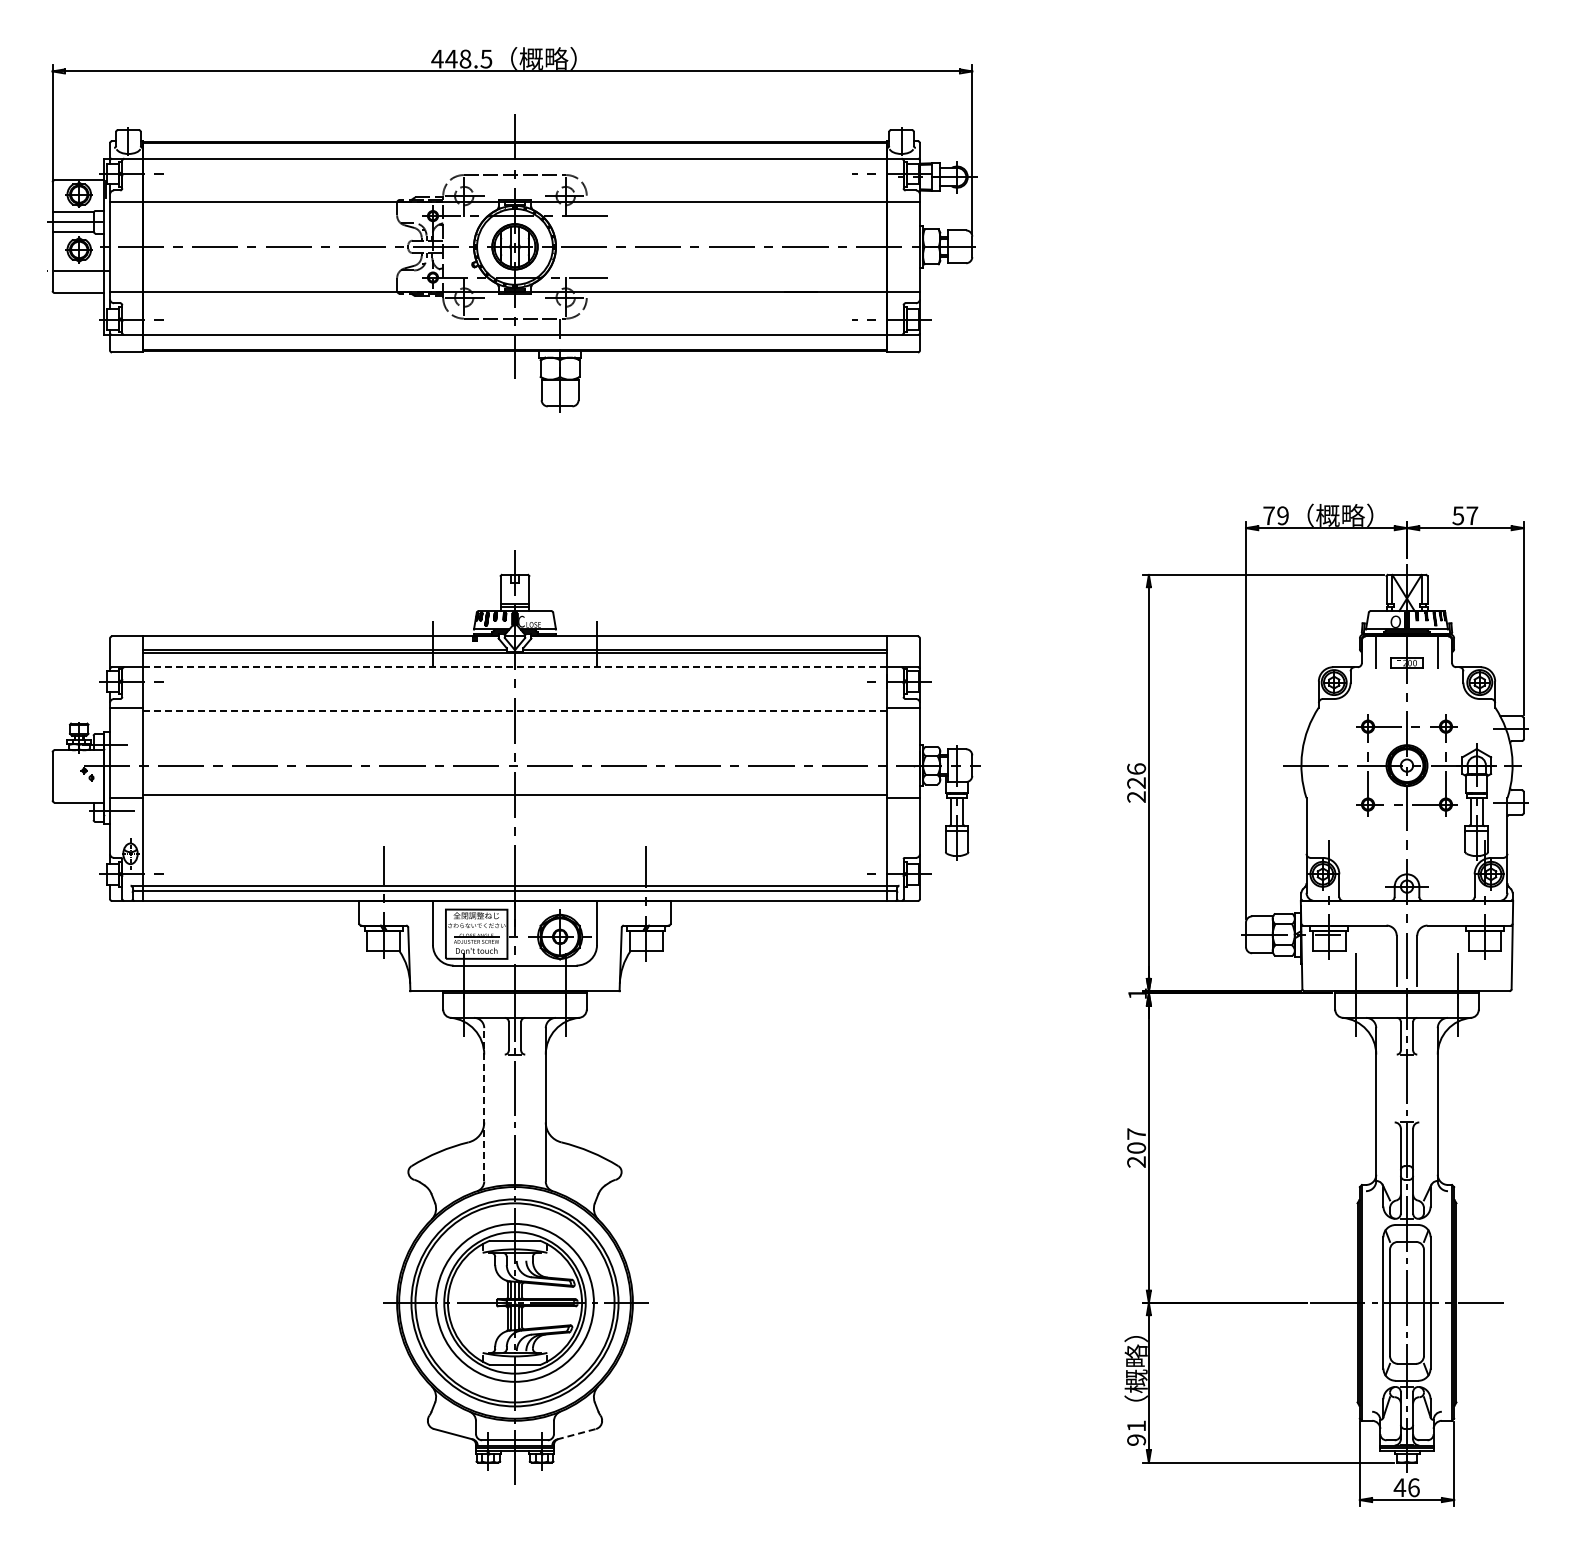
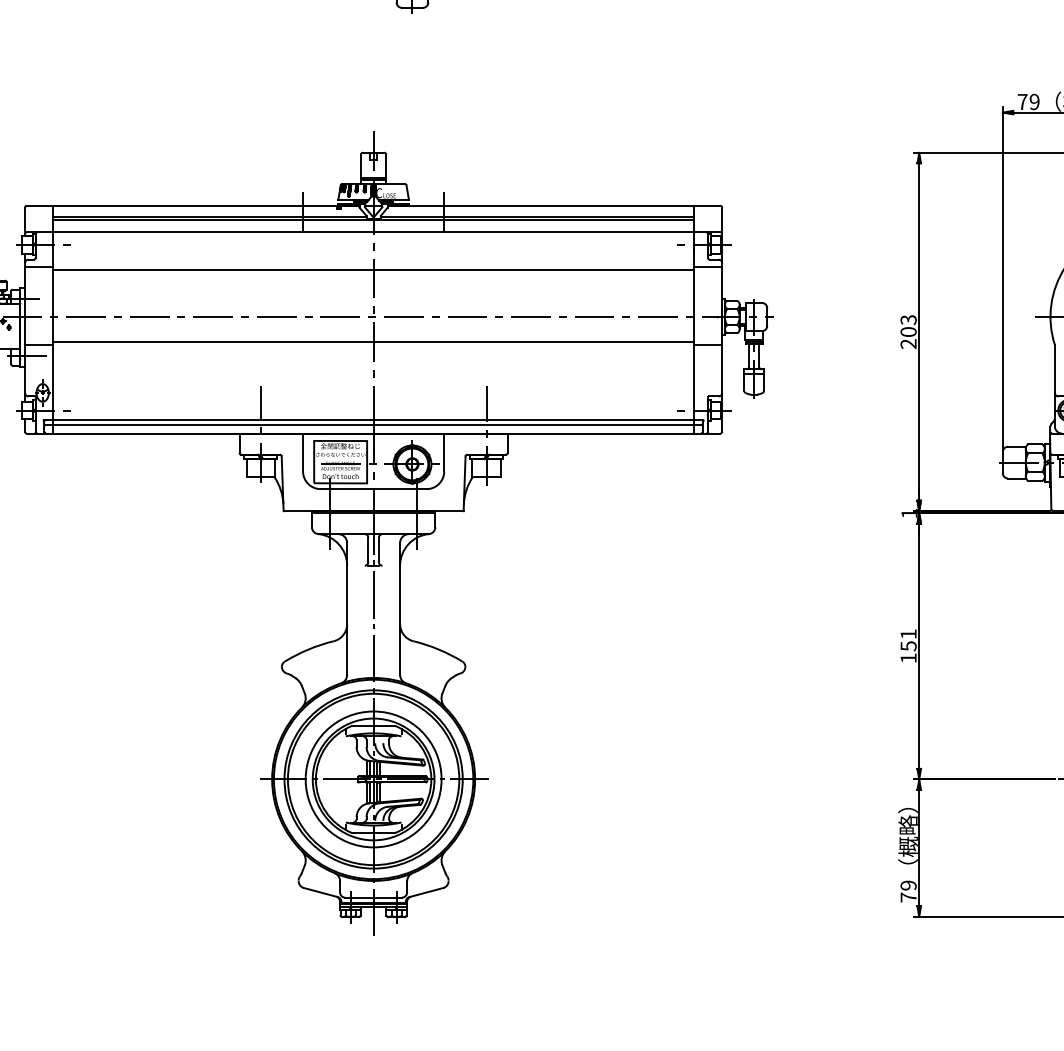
line: (514, 667) -> (373, 232), dashed -> solid
line: (514, 711) -> (373, 270), dashed -> solid
text: (1136, 775) -> (908, 325), 226 -> 203
line: (484, 1104) -> (347, 608), dashed -> solid
text: (1136, 1147) -> (908, 645), 207 -> 151
text: (1136, 1432) -> (908, 891), 91 -> 79
line: (576, 1434) -> (426, 892), dashed -> solid

